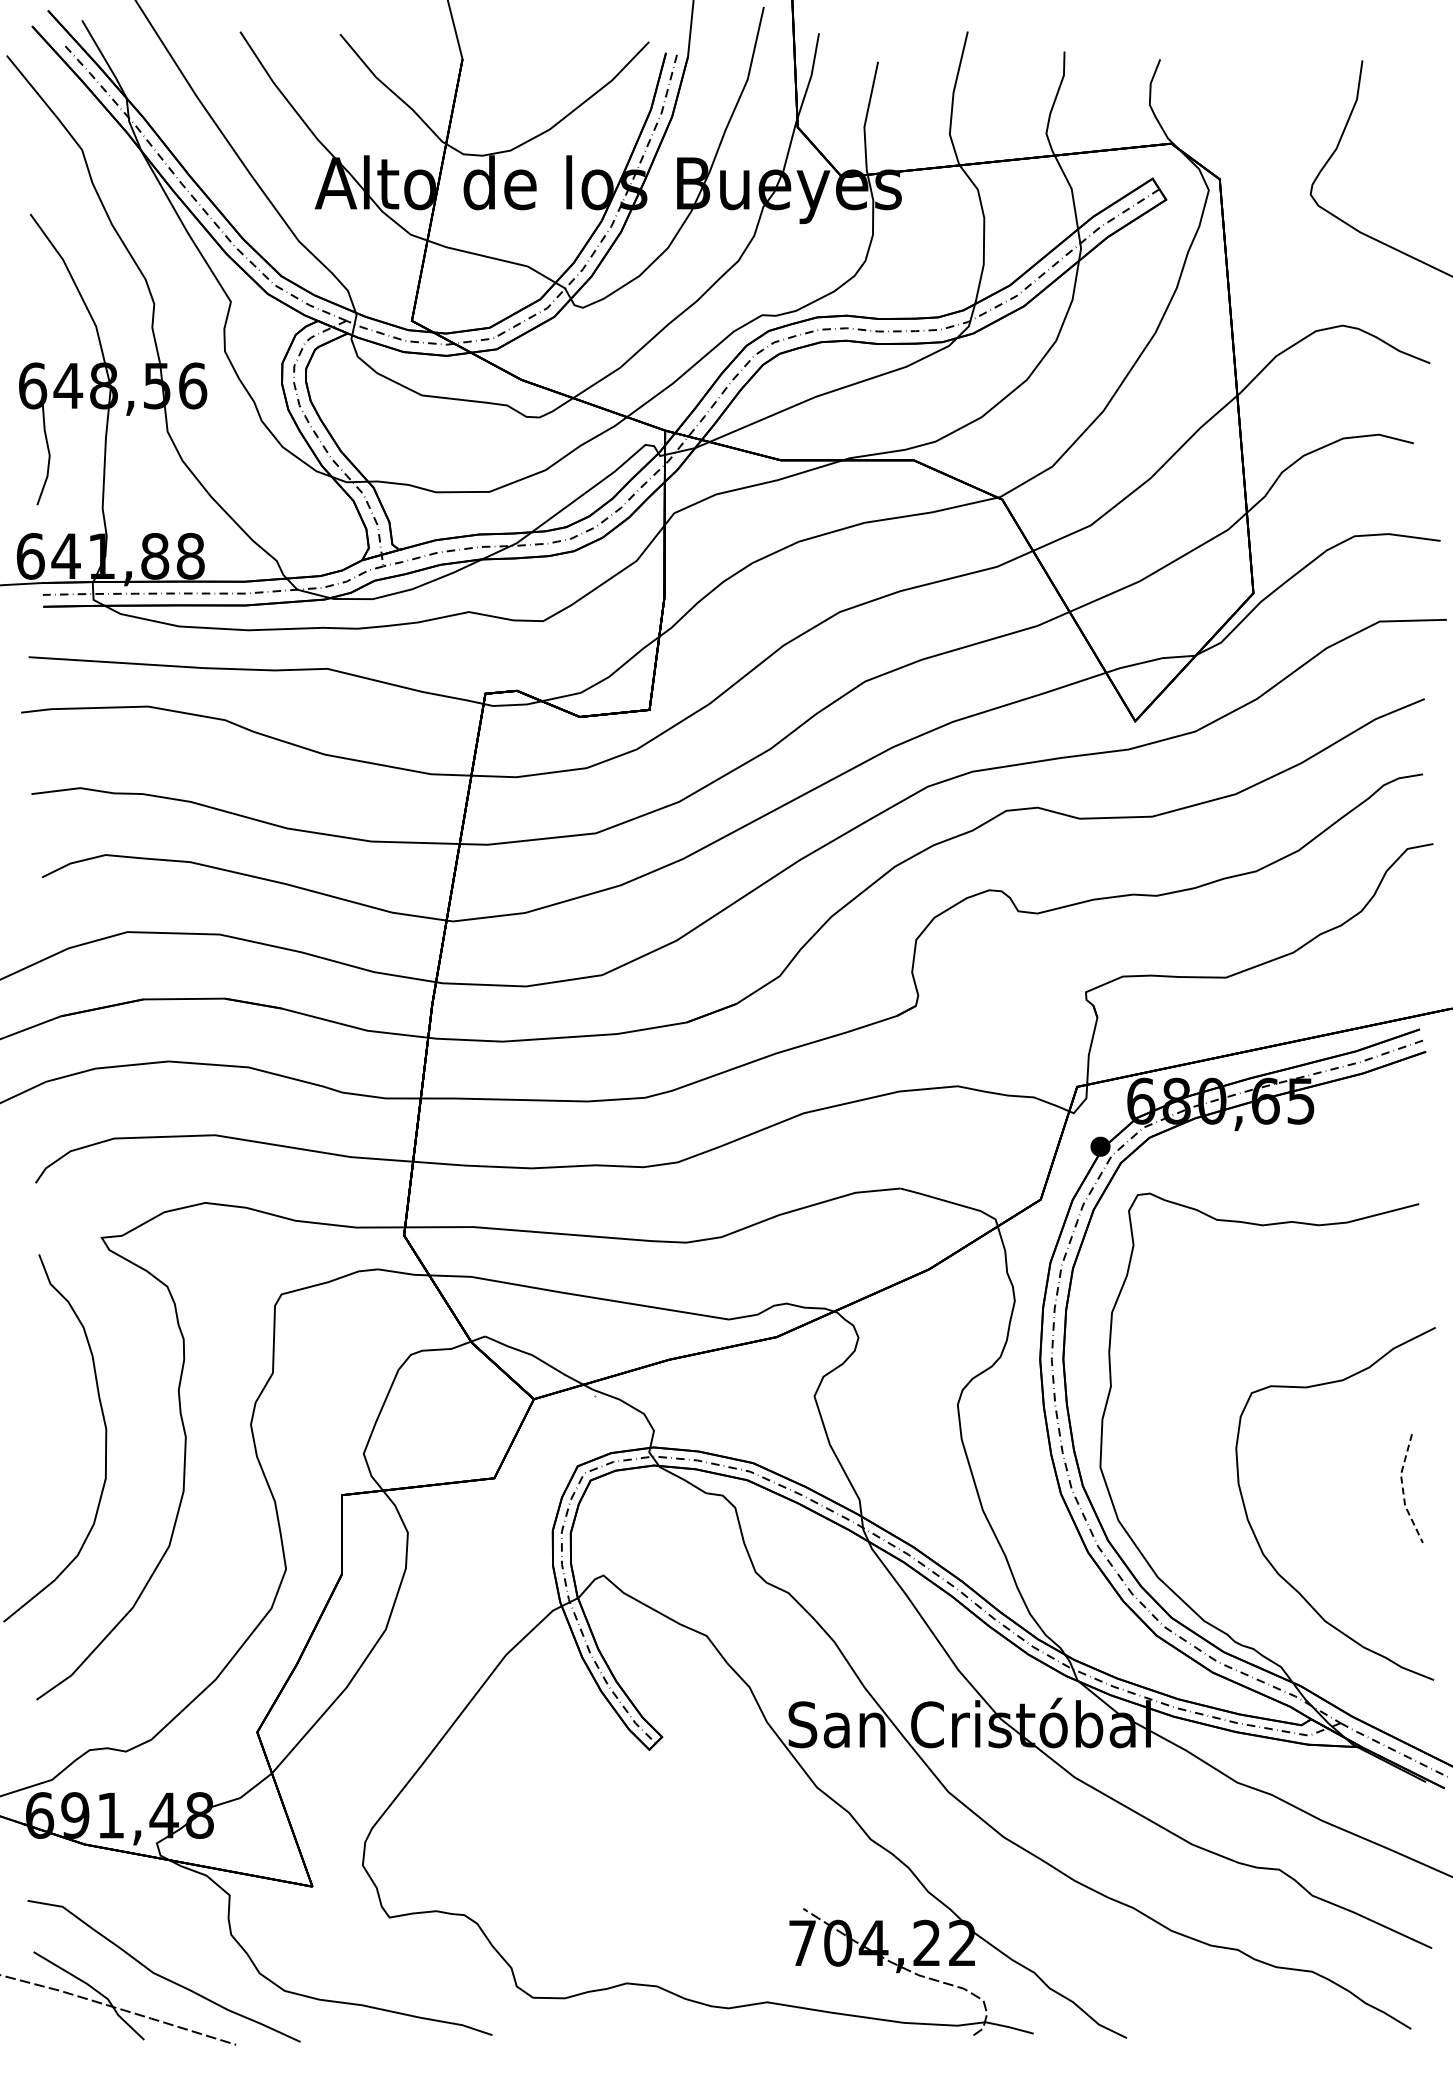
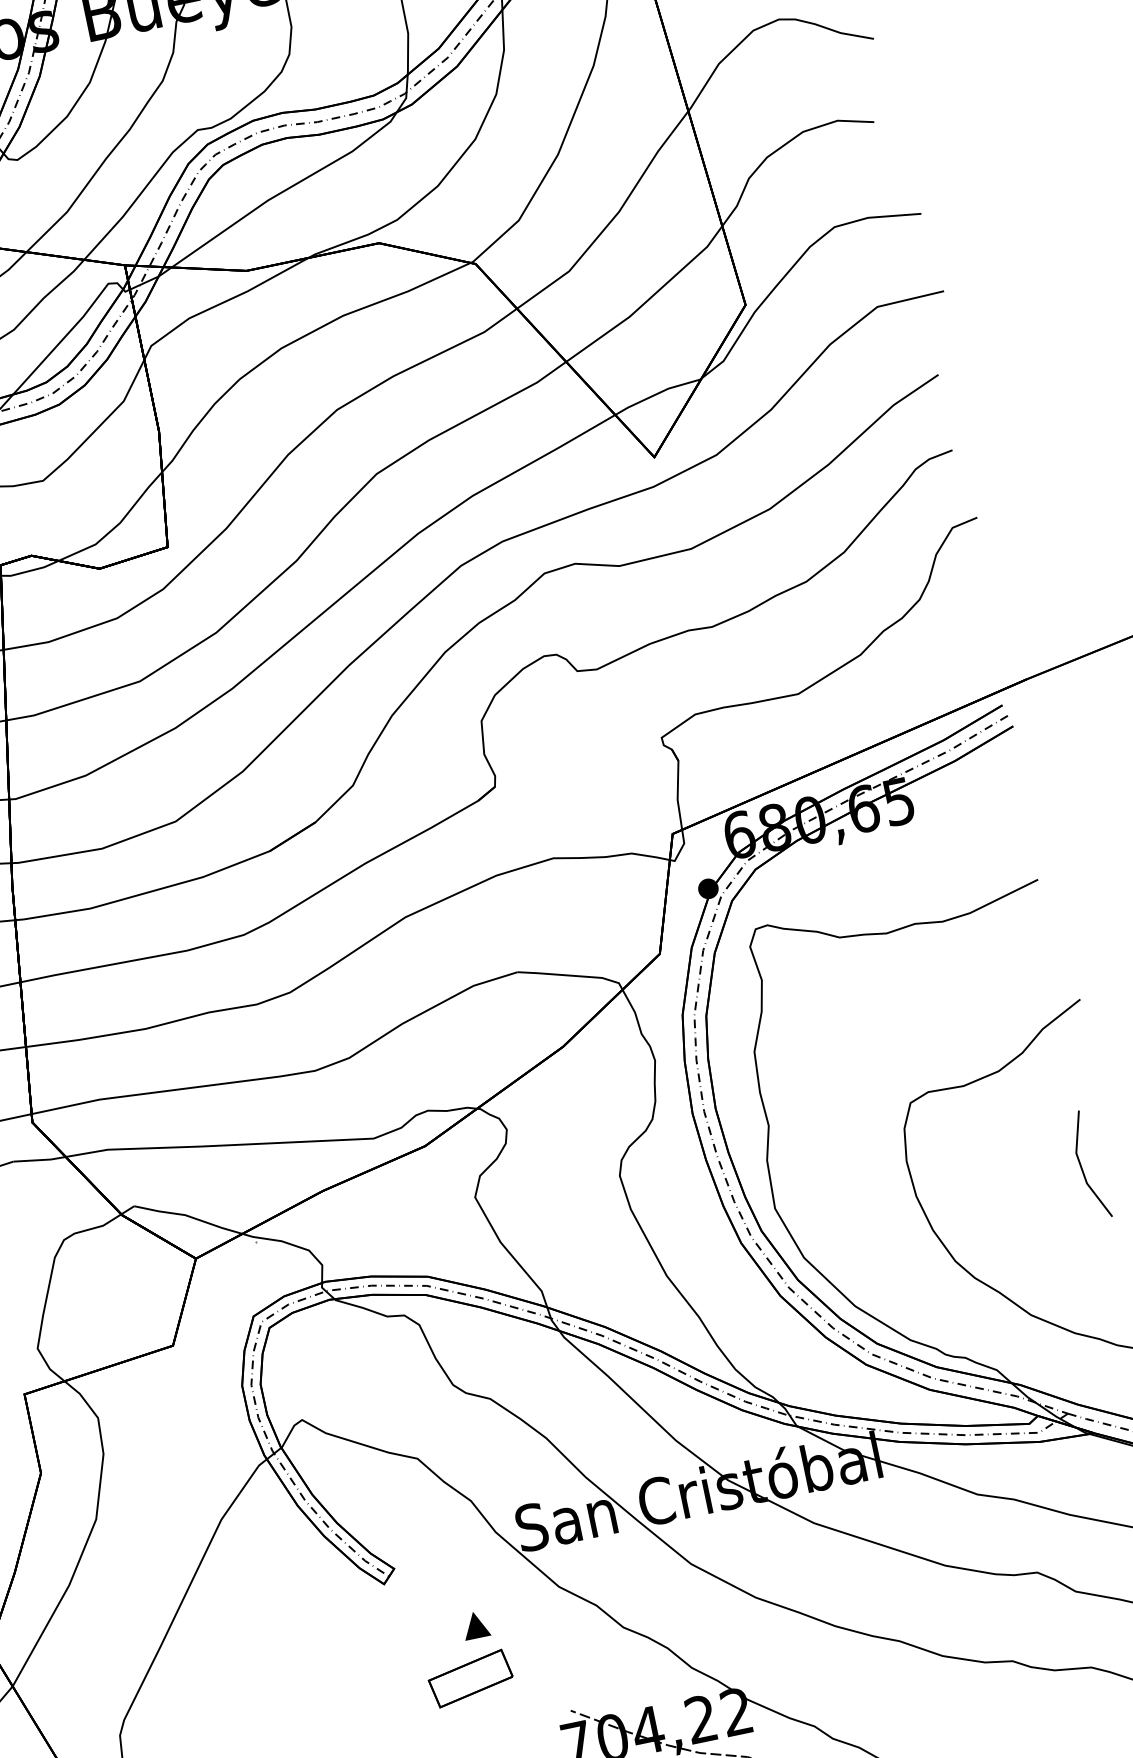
line: (1403, 1490) -> (1082, 1168), dashed -> solid
part: (729, 1807) -> (476, 1625), added
part: (713, 1857) -> (470, 1678), added

